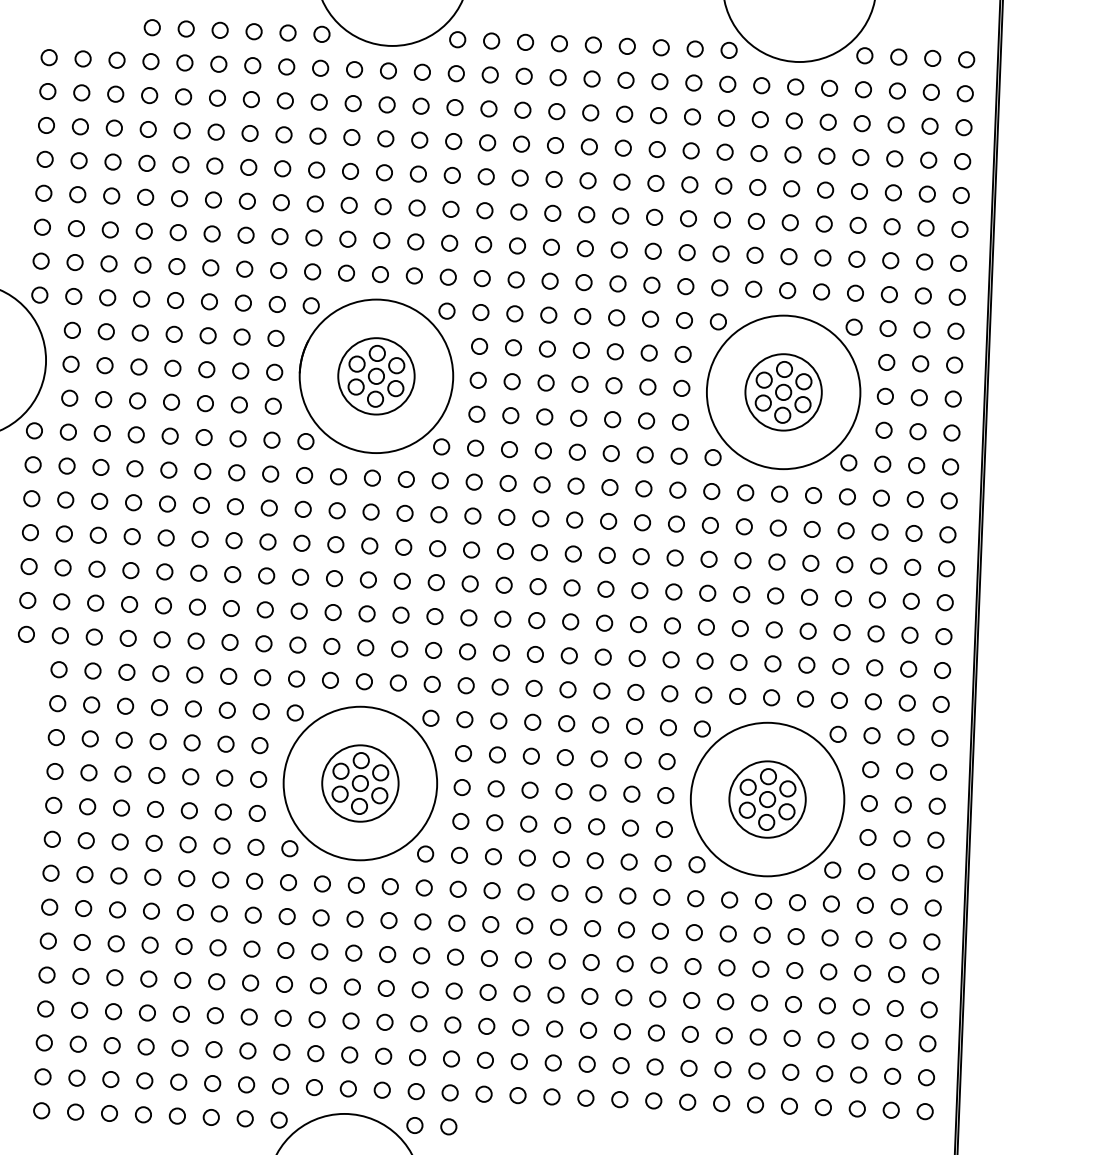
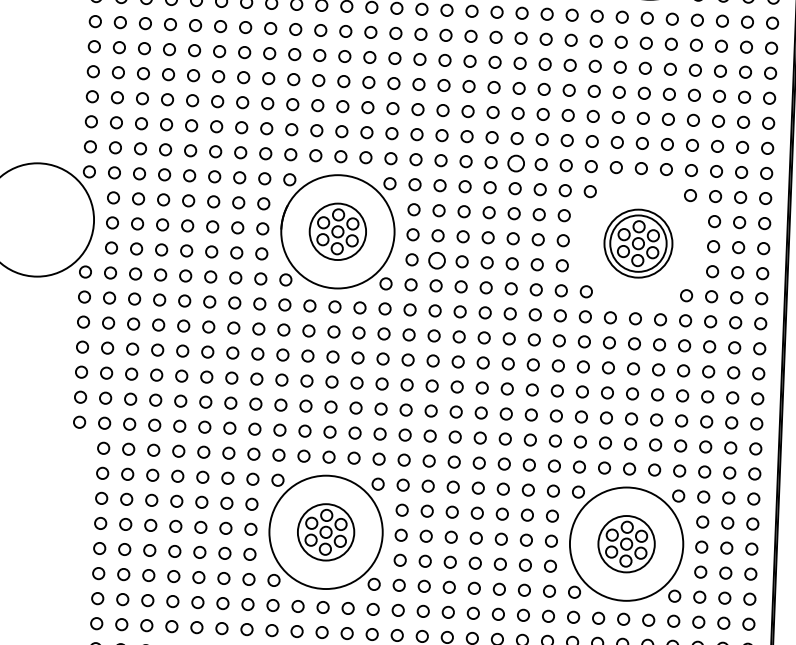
circle: (617, 283) -> (515, 163), size x1.4
circle: (783, 392) -> (638, 243), size x0.6
circle: (510, 415) -> (436, 260), size x1.4

